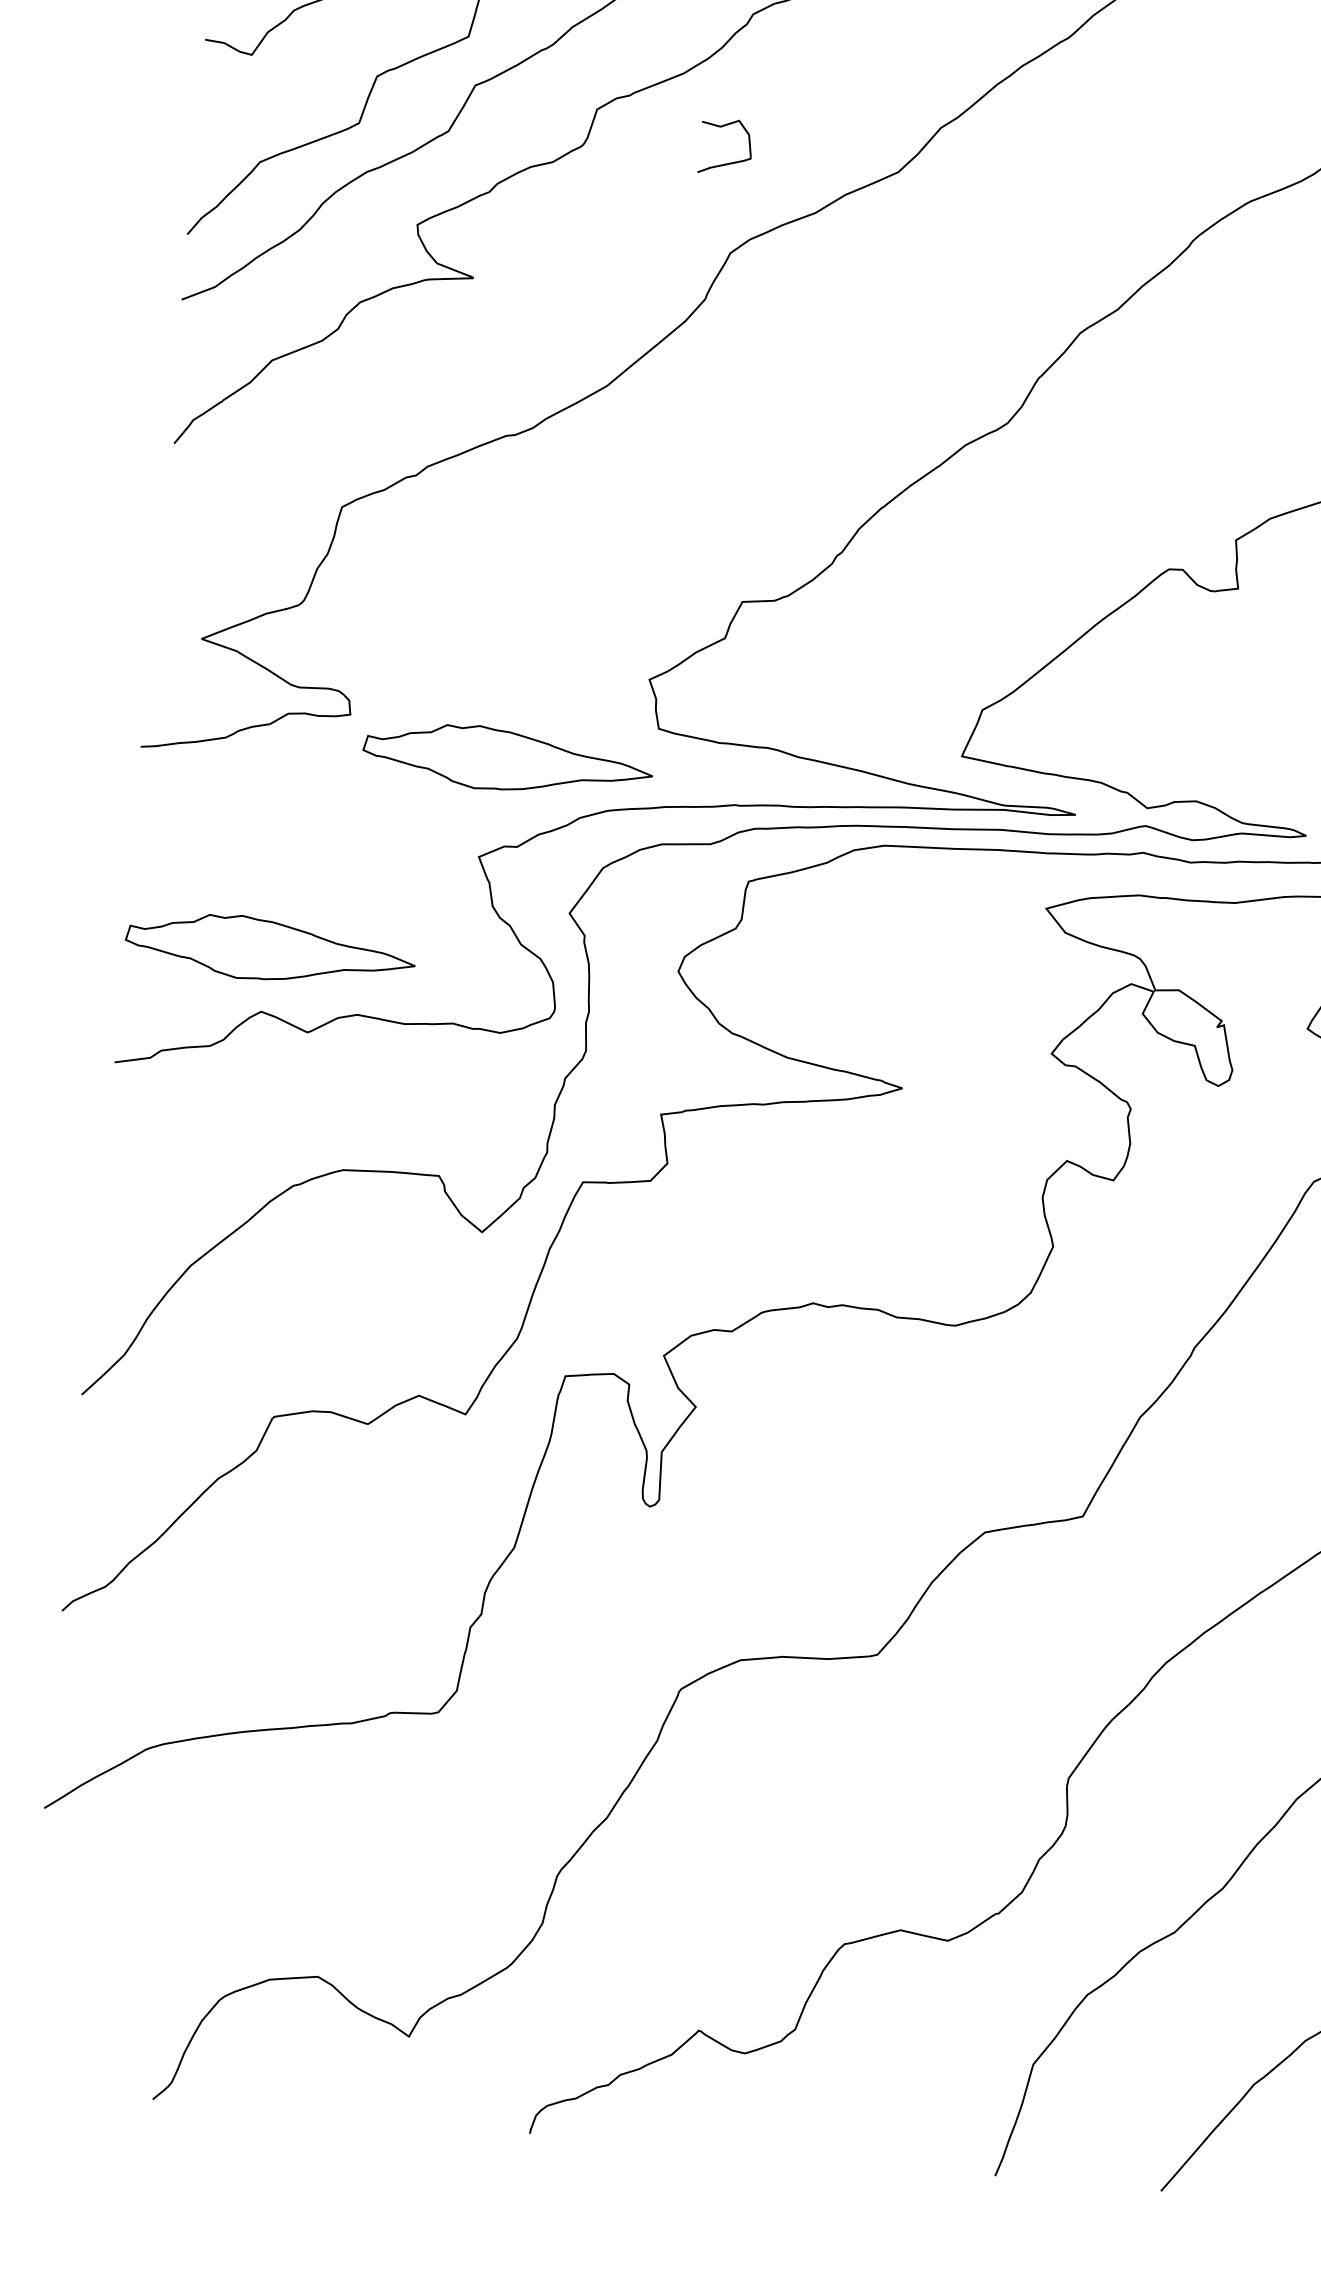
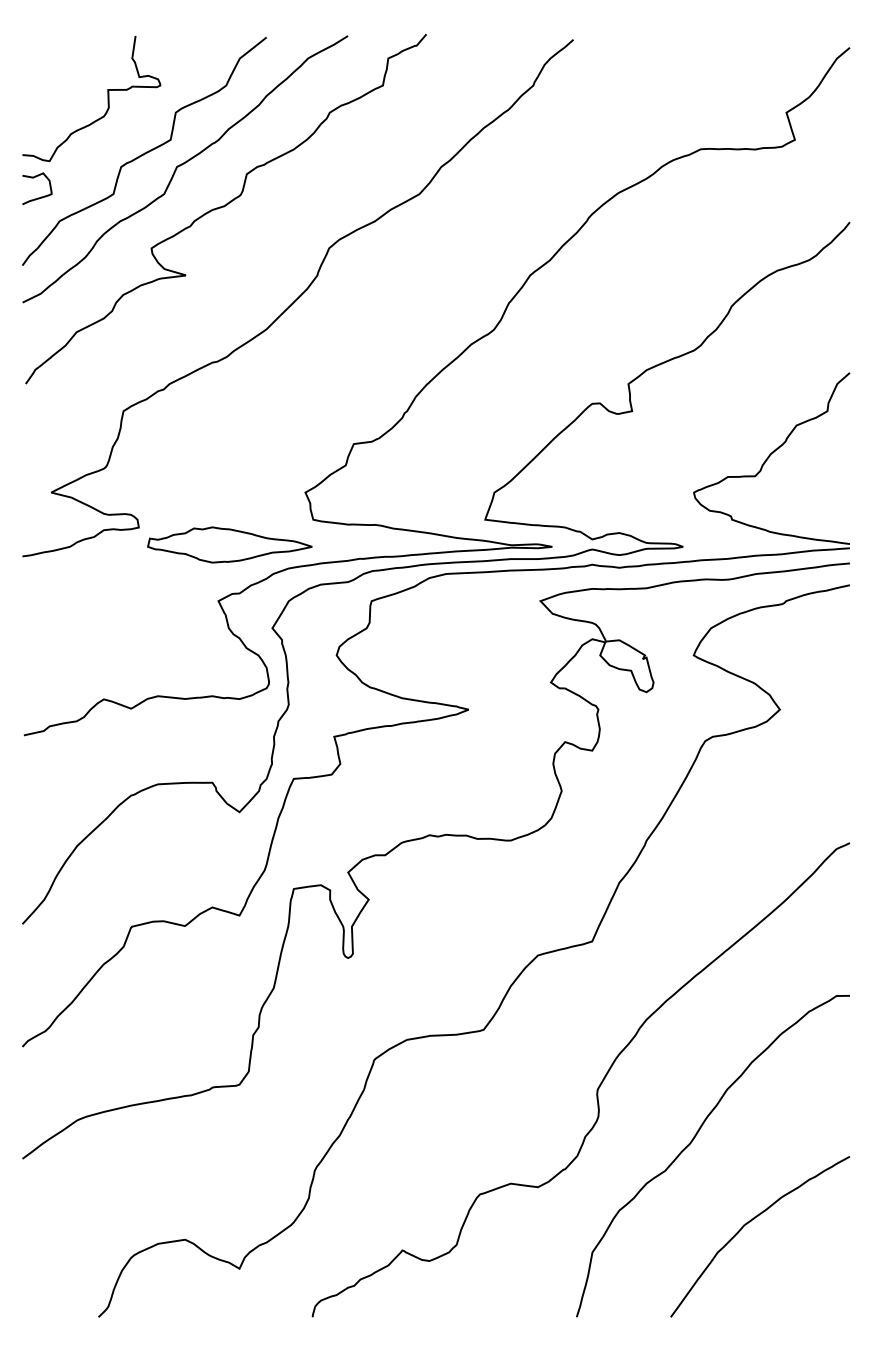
curve: (732, 161) -> (41, 196), moved
part: (269, 948) -> (105, 663), removed

